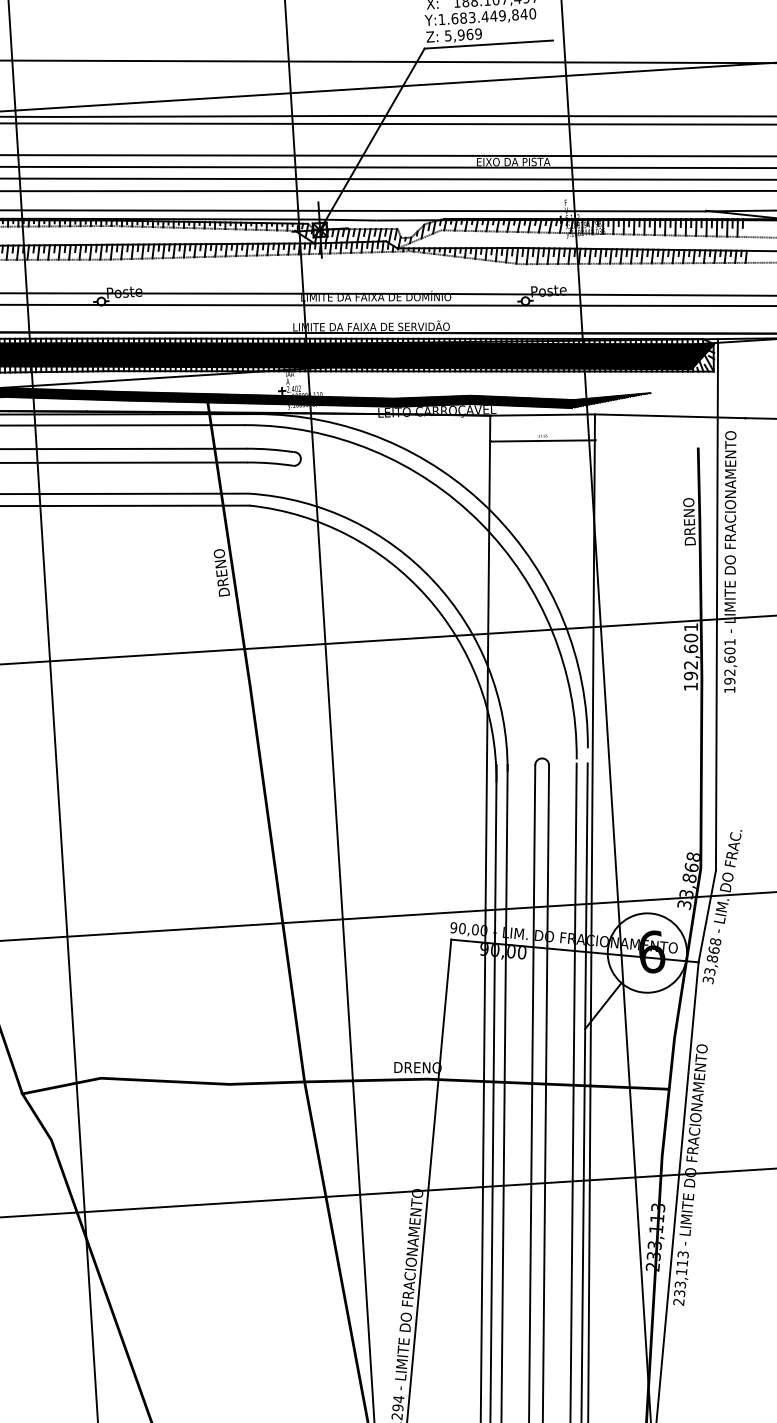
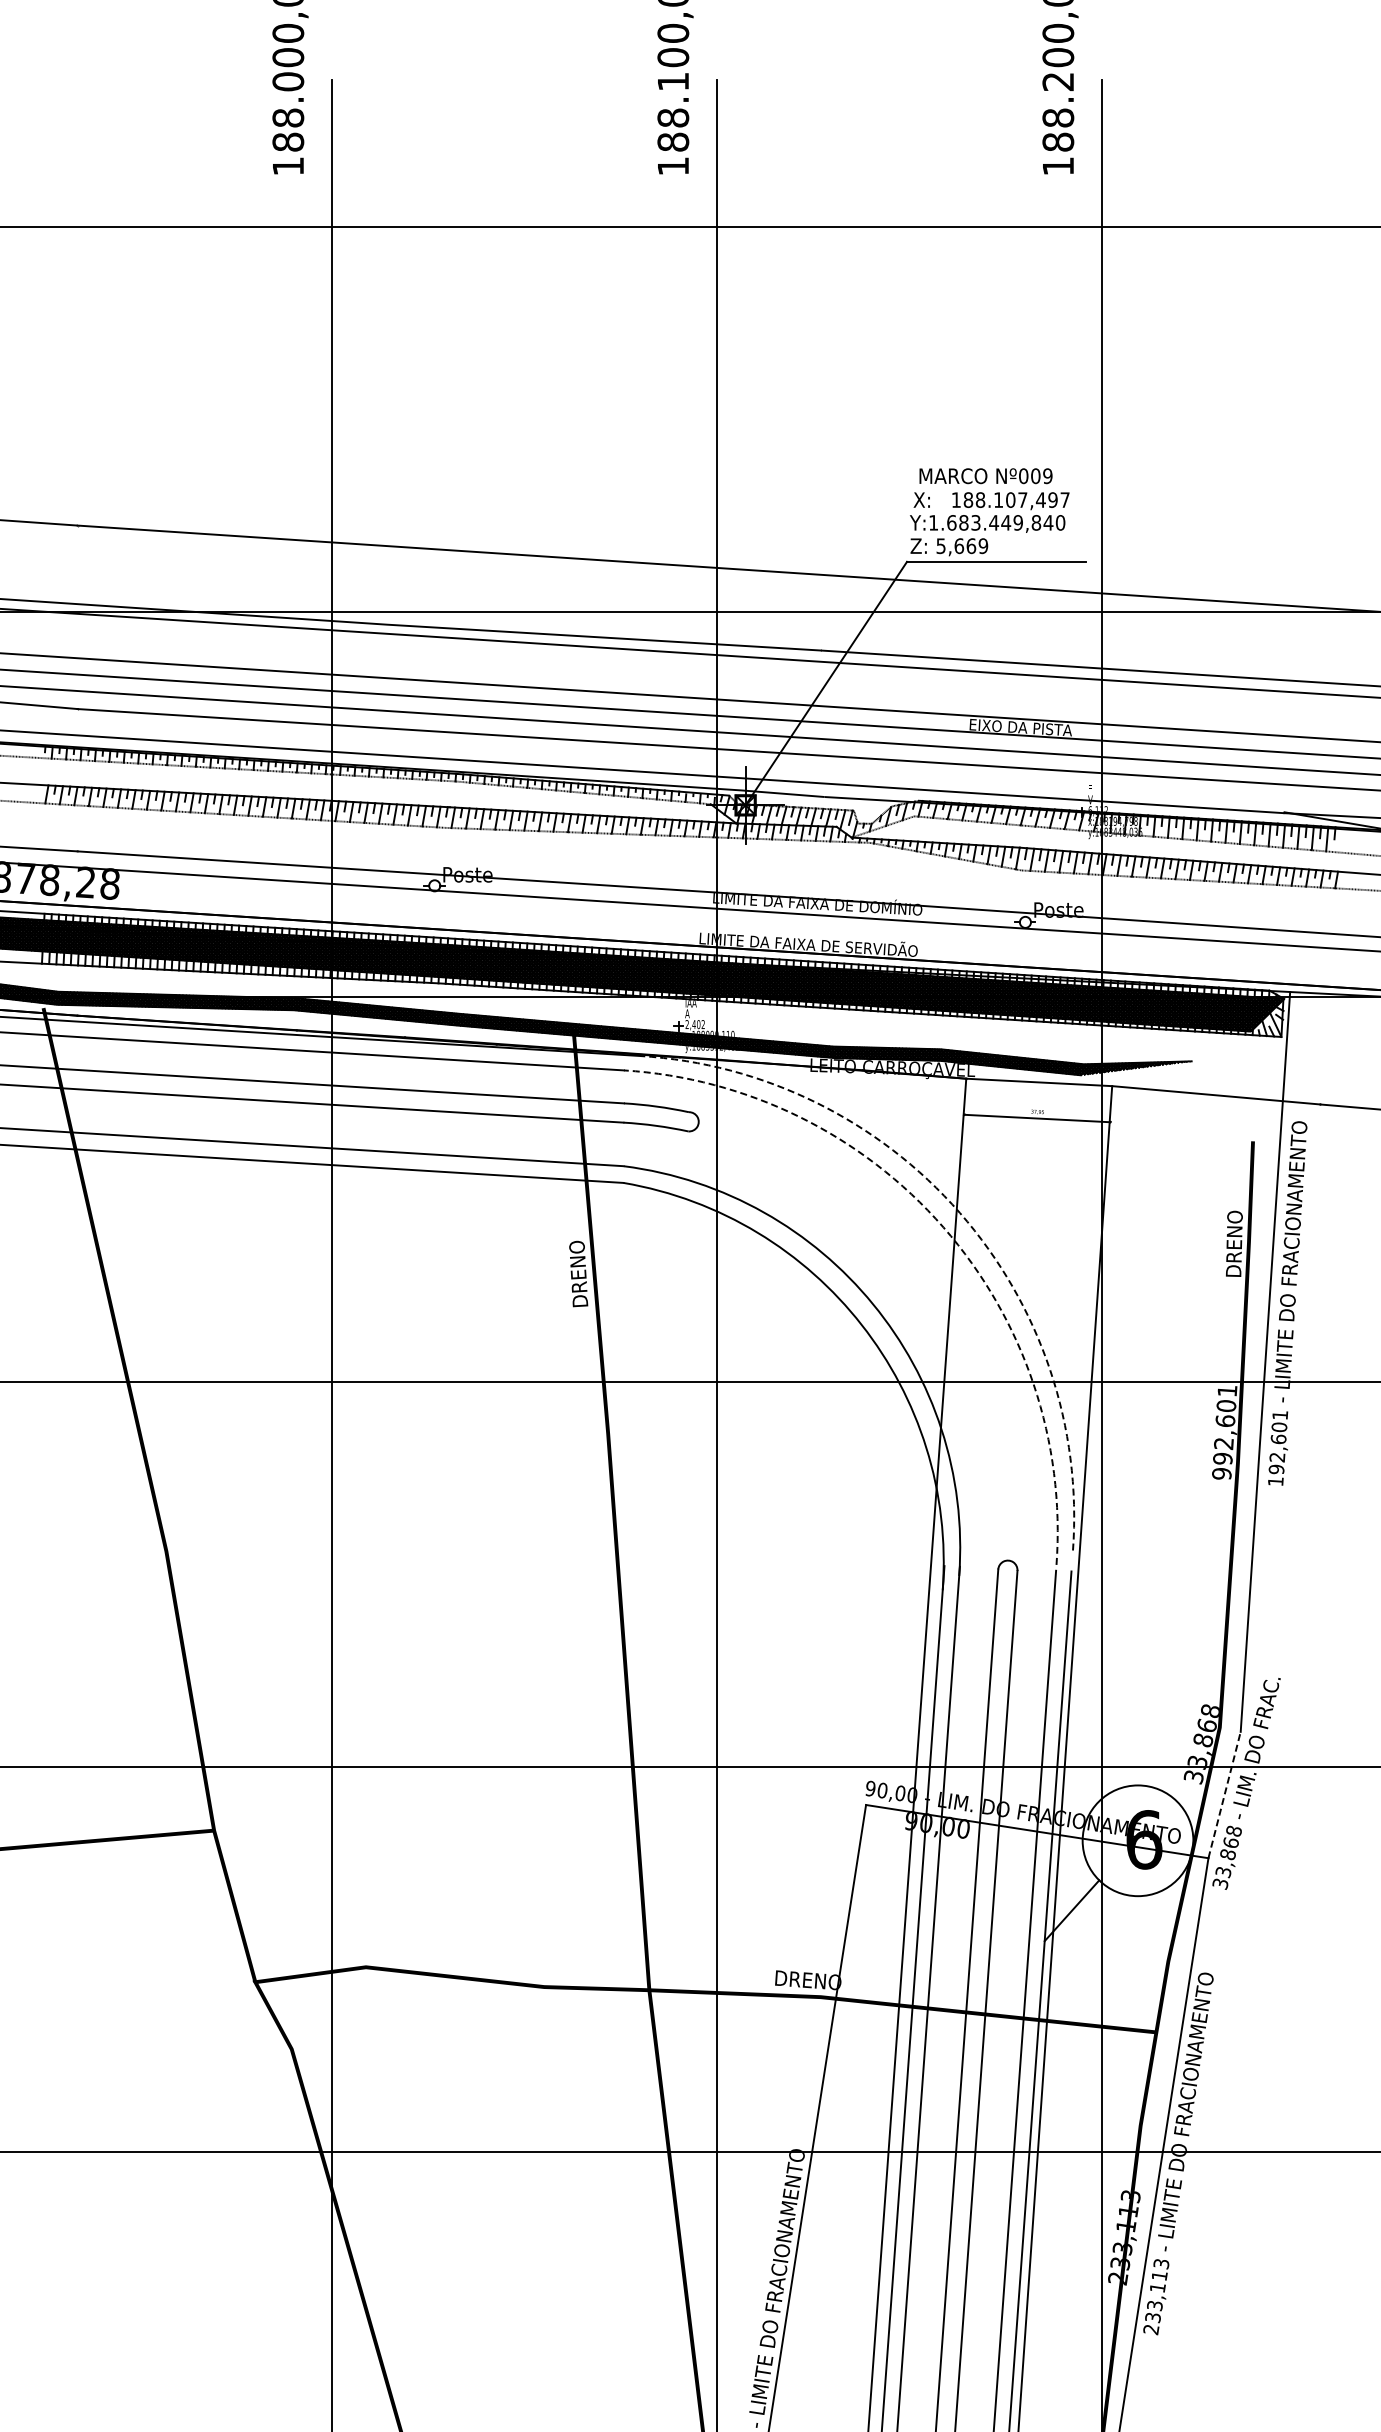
text: (461, 35) -> (959, 546), 5,969 -> 5,669
arc: (491, 511) -> (959, 1212), solid -> dashed
arc: (480, 523) -> (943, 1227), solid -> dashed
text: (690, 686) -> (1221, 1473), 192,601 -> 992,601
line: (707, 916) -> (1224, 1794), solid -> dashed

